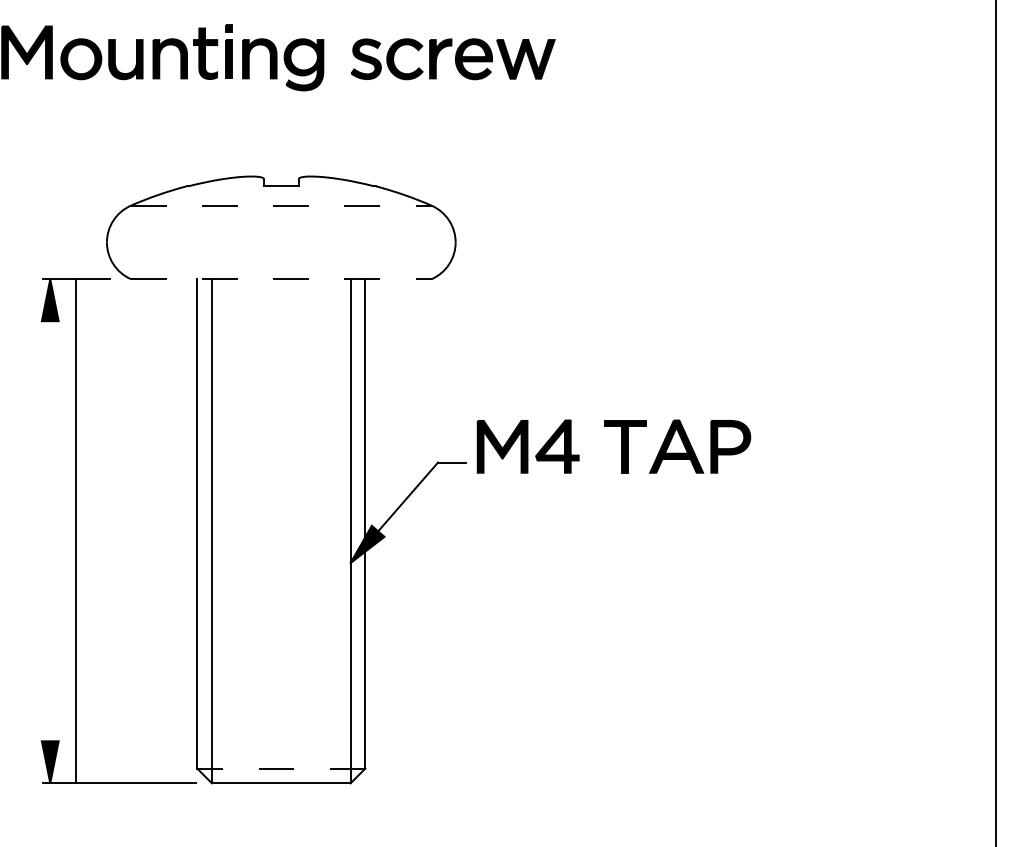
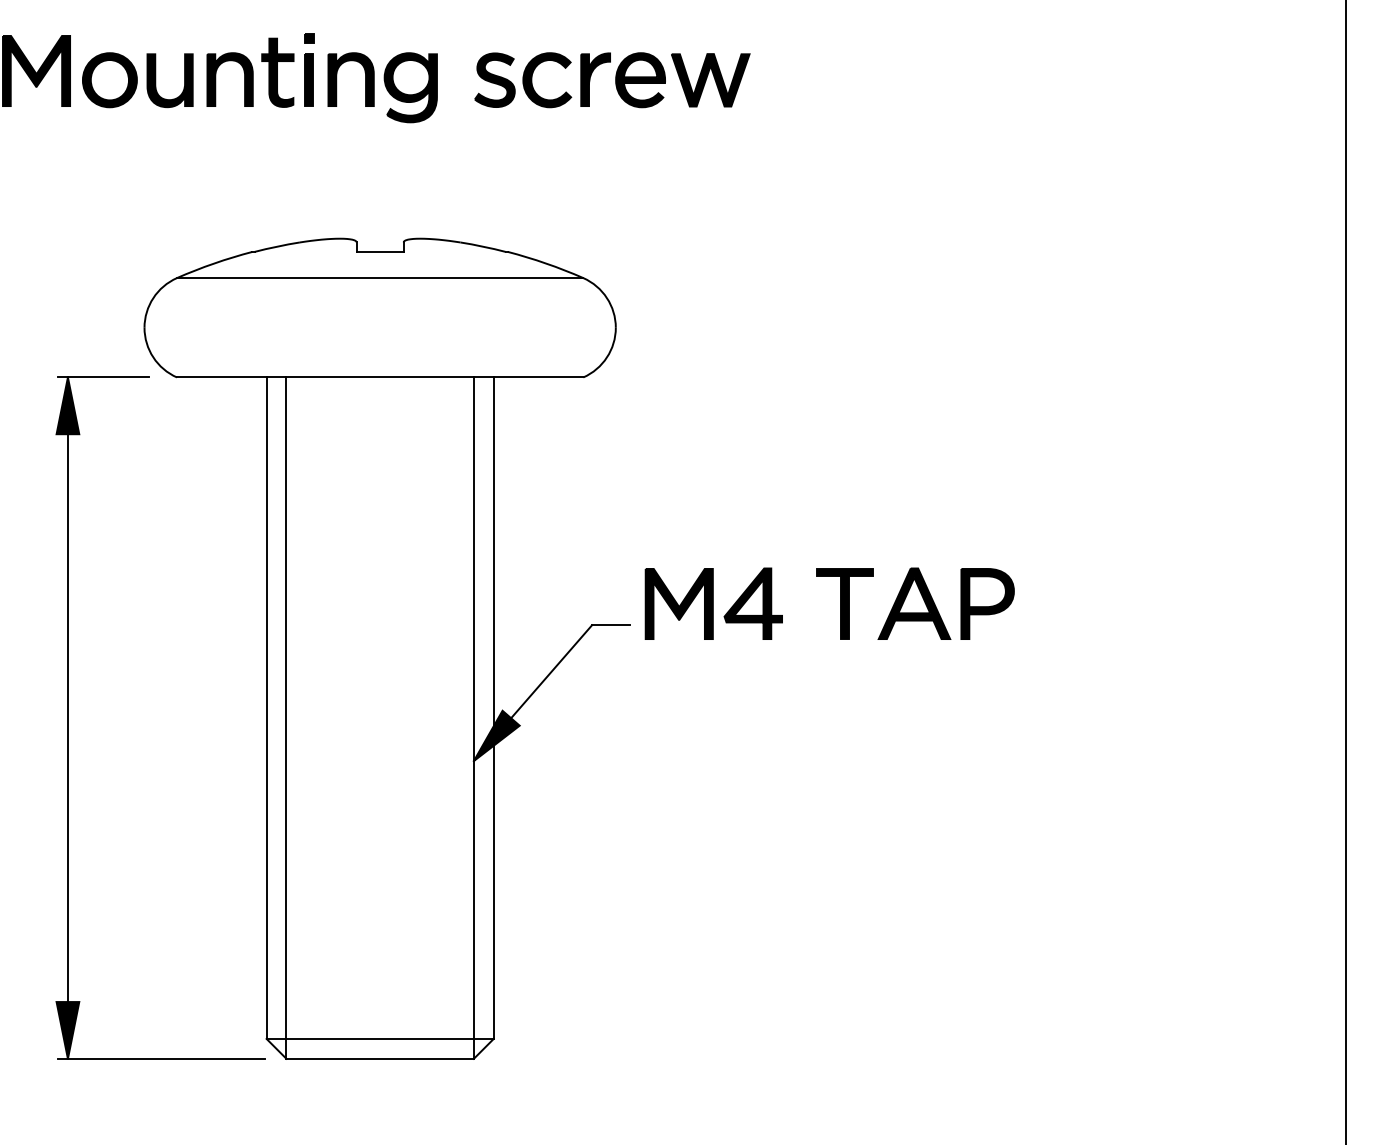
line: (281, 205) -> (380, 278), dashed -> solid
line: (281, 279) -> (380, 377), dashed -> solid
line: (75, 530) -> (67, 717), moved
line: (281, 768) -> (380, 1038), dashed -> solid

